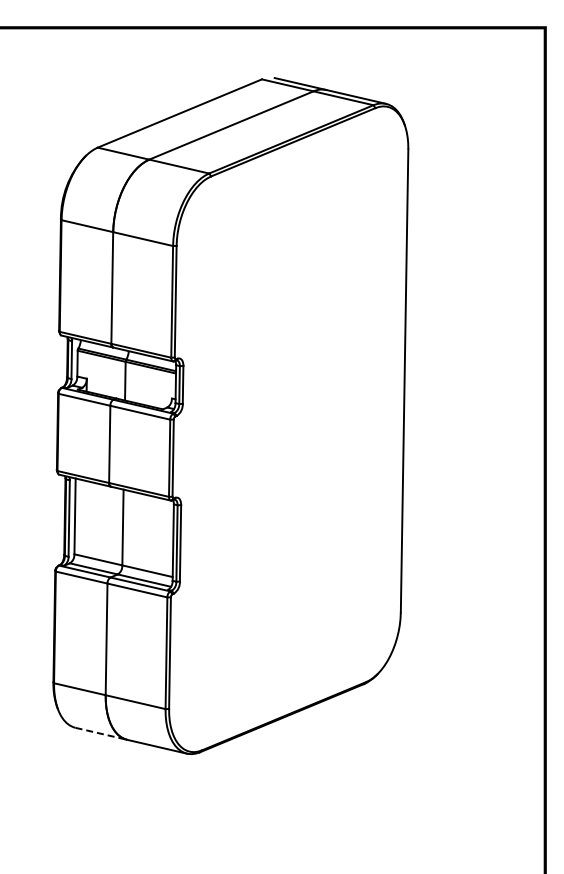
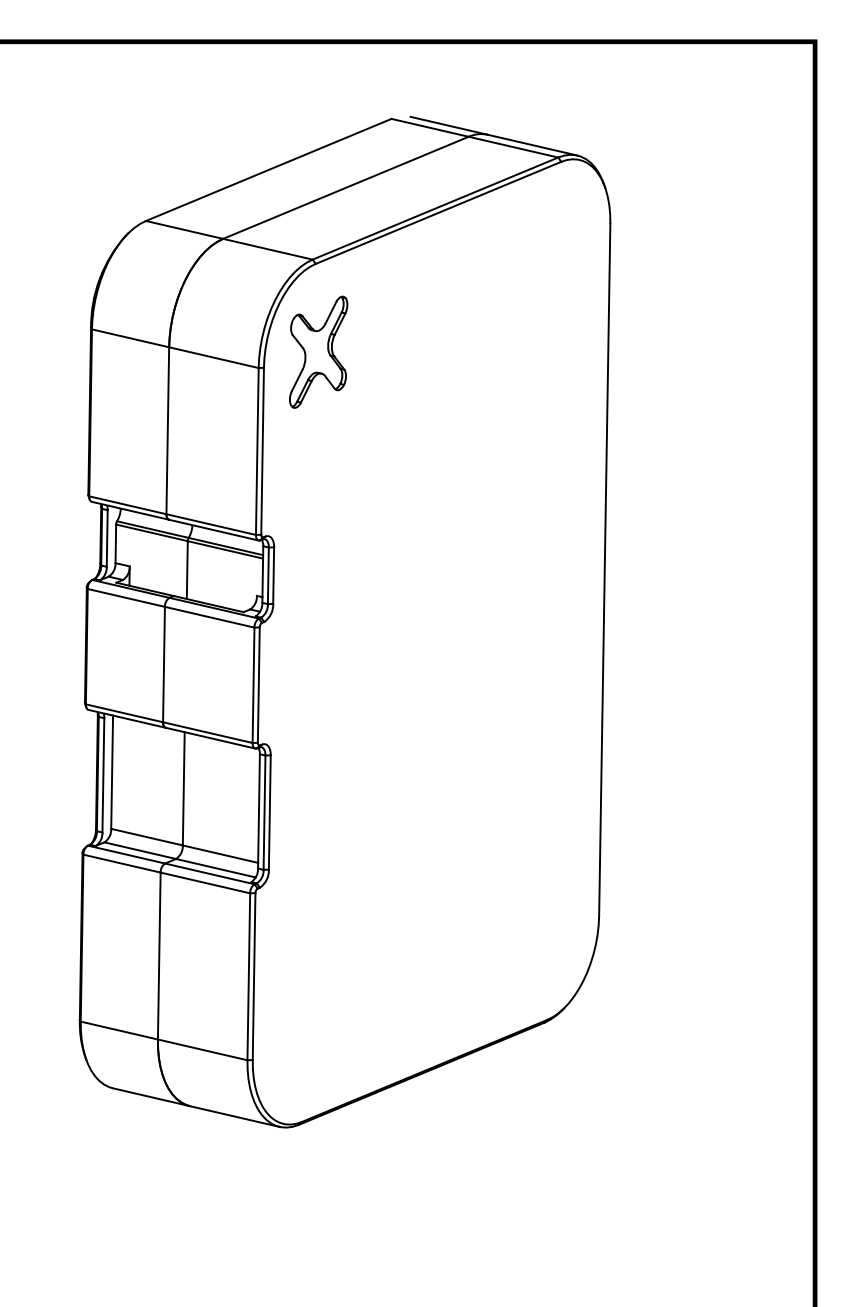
part: (213, 235) -> (319, 352), added
line: (101, 733) -> (151, 1096), dashed -> solid

